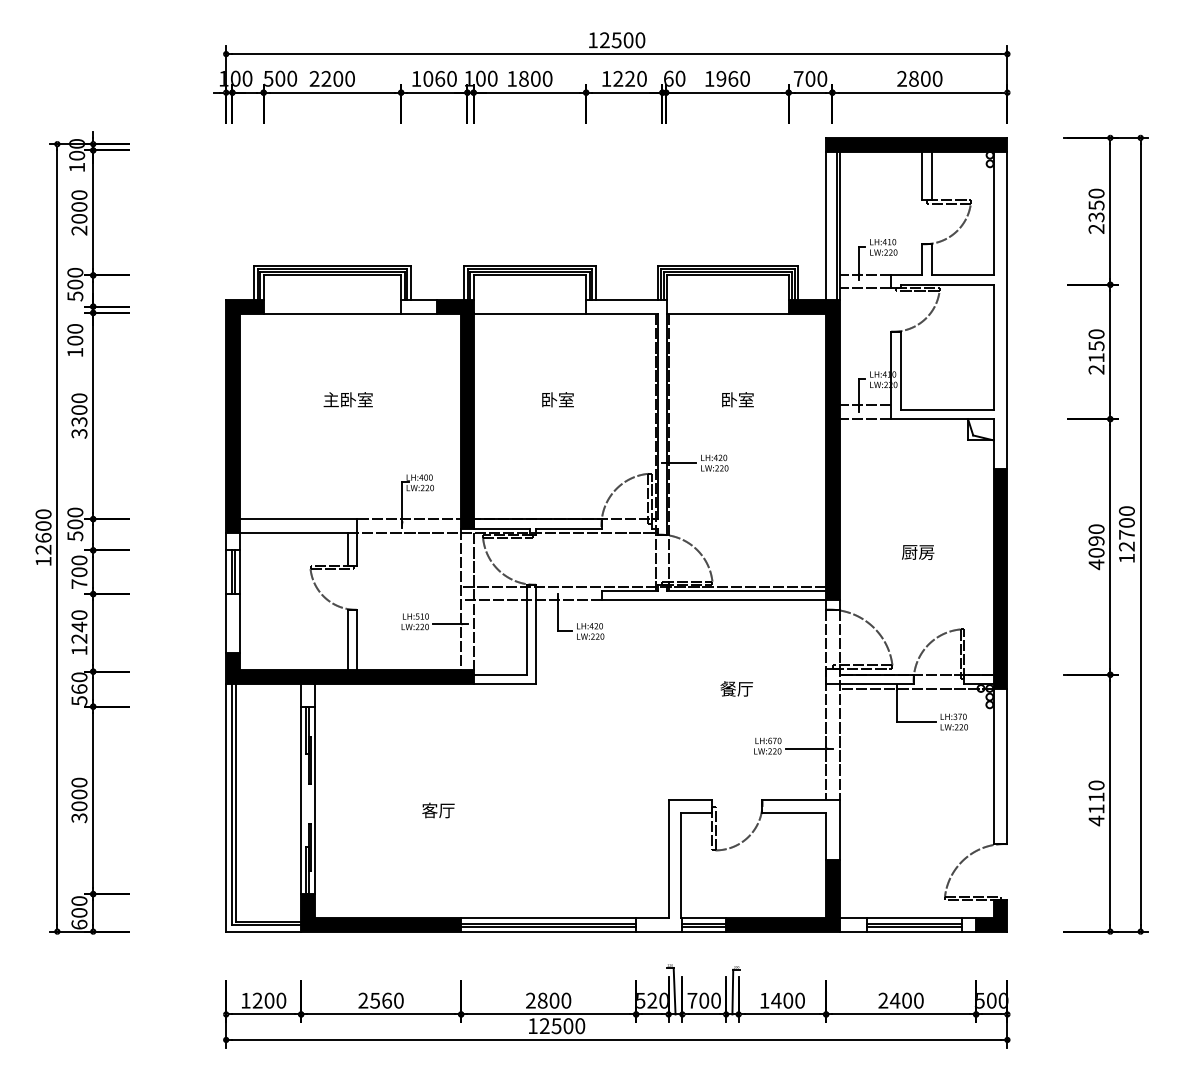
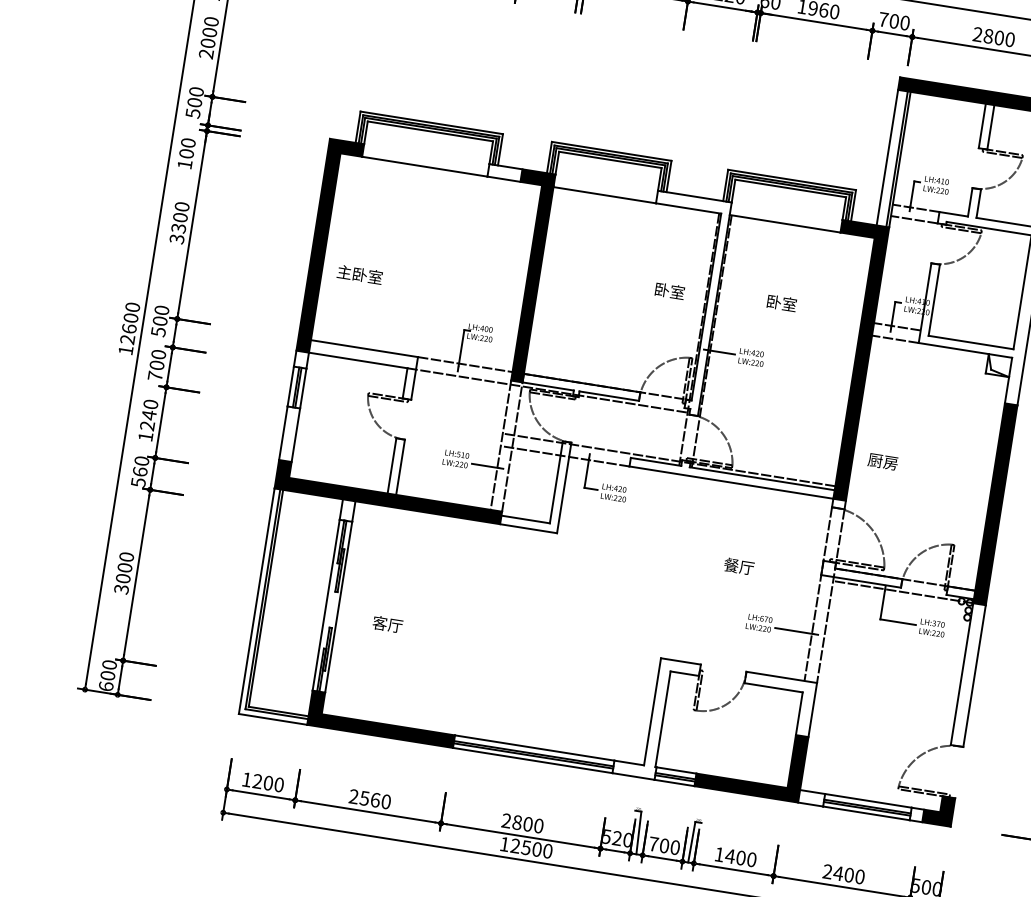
text: (347, 399) -> (359, 274), moved
text: (557, 399) -> (669, 290), moved
text: (918, 552) -> (883, 461), moved
text: (438, 810) -> (387, 624), moved

